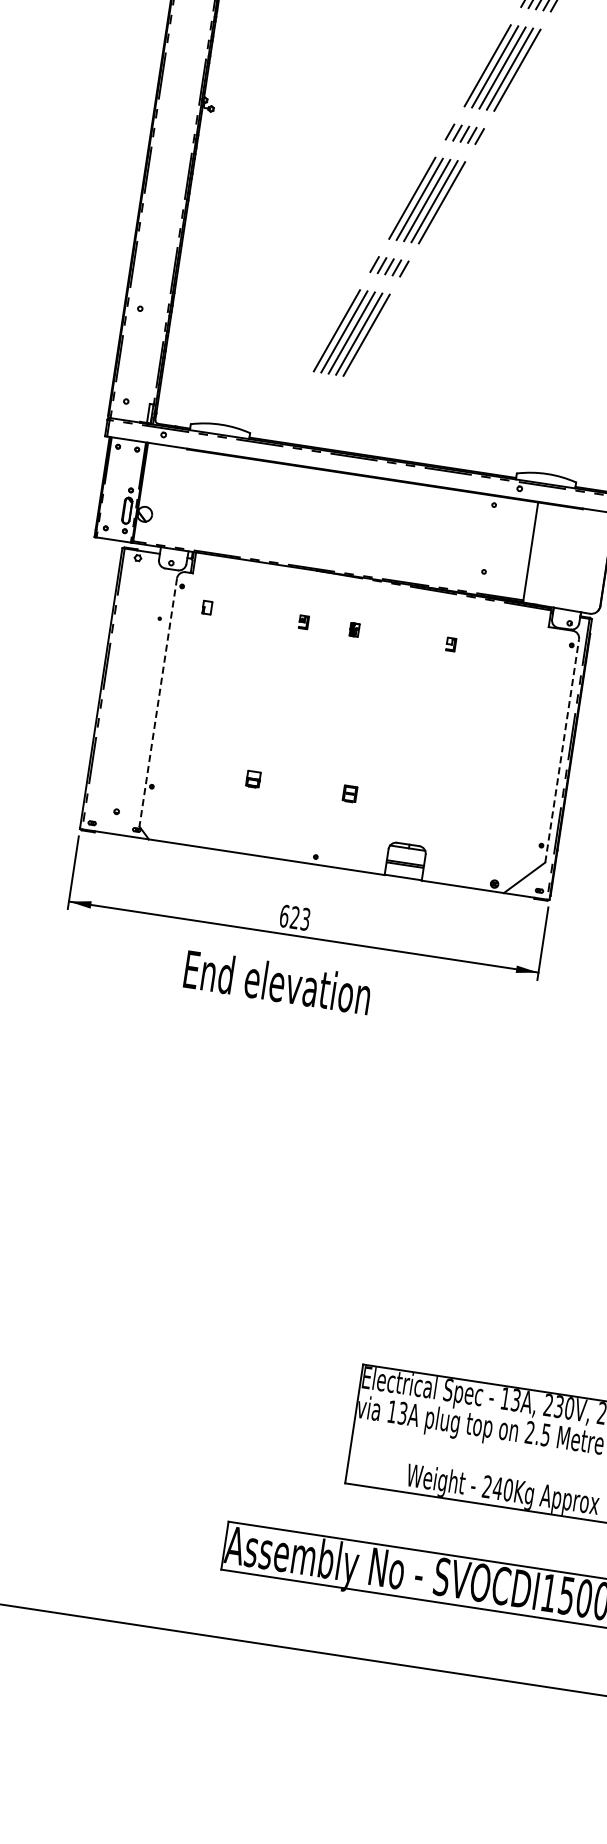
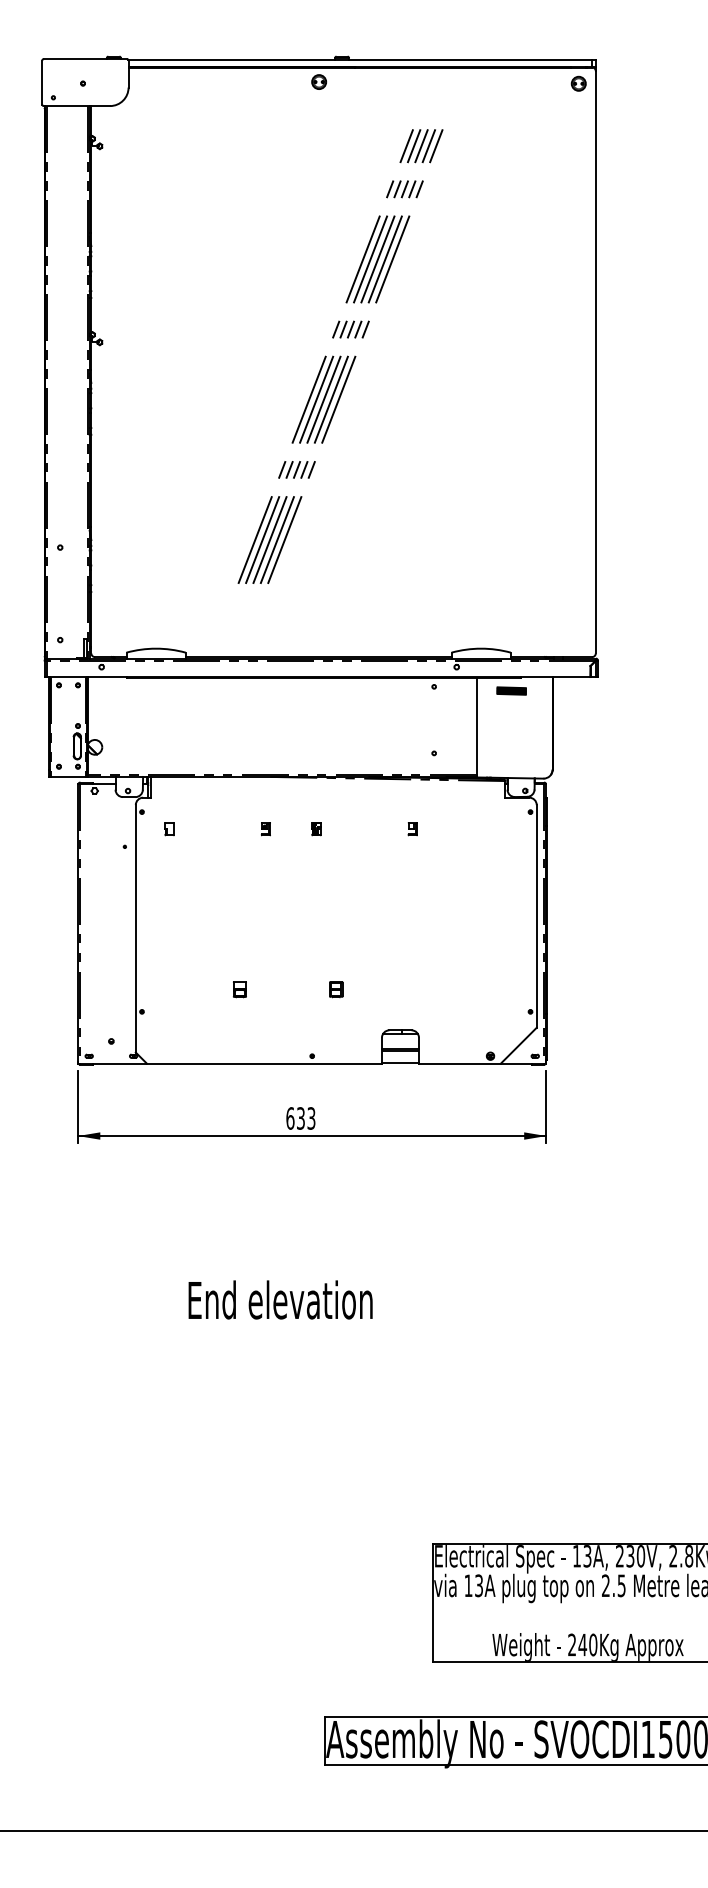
part: (571, 520) -> (511, 690), added
line: (157, 702) -> (135, 928), dashed -> solid
line: (562, 749) -> (536, 915), dashed -> solid
text: (294, 917) -> (300, 1118), 623 -> 633
text: (277, 981) -> (280, 1299), moved

